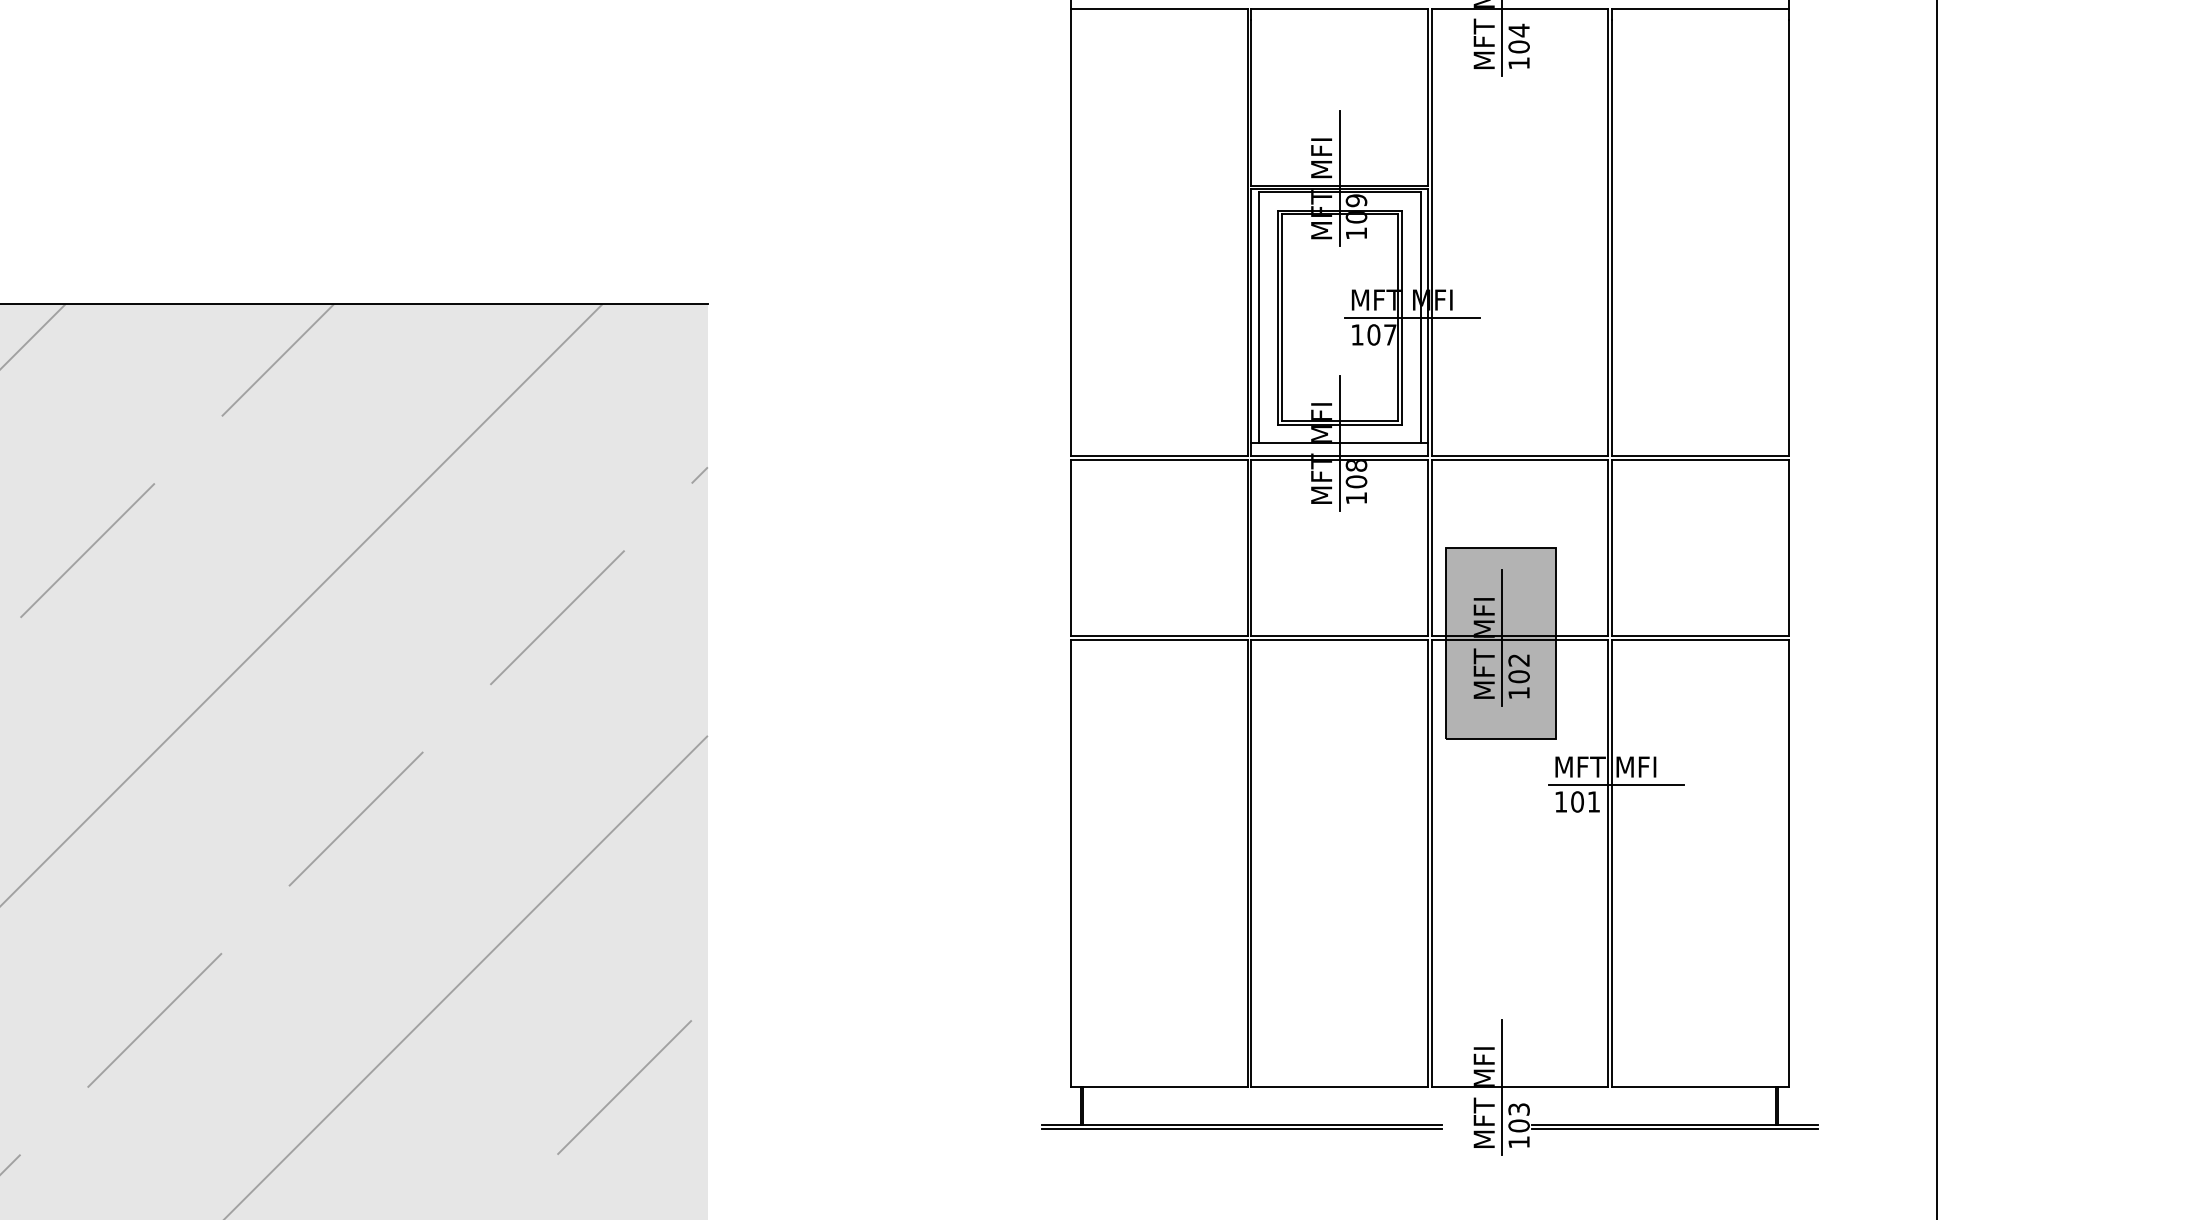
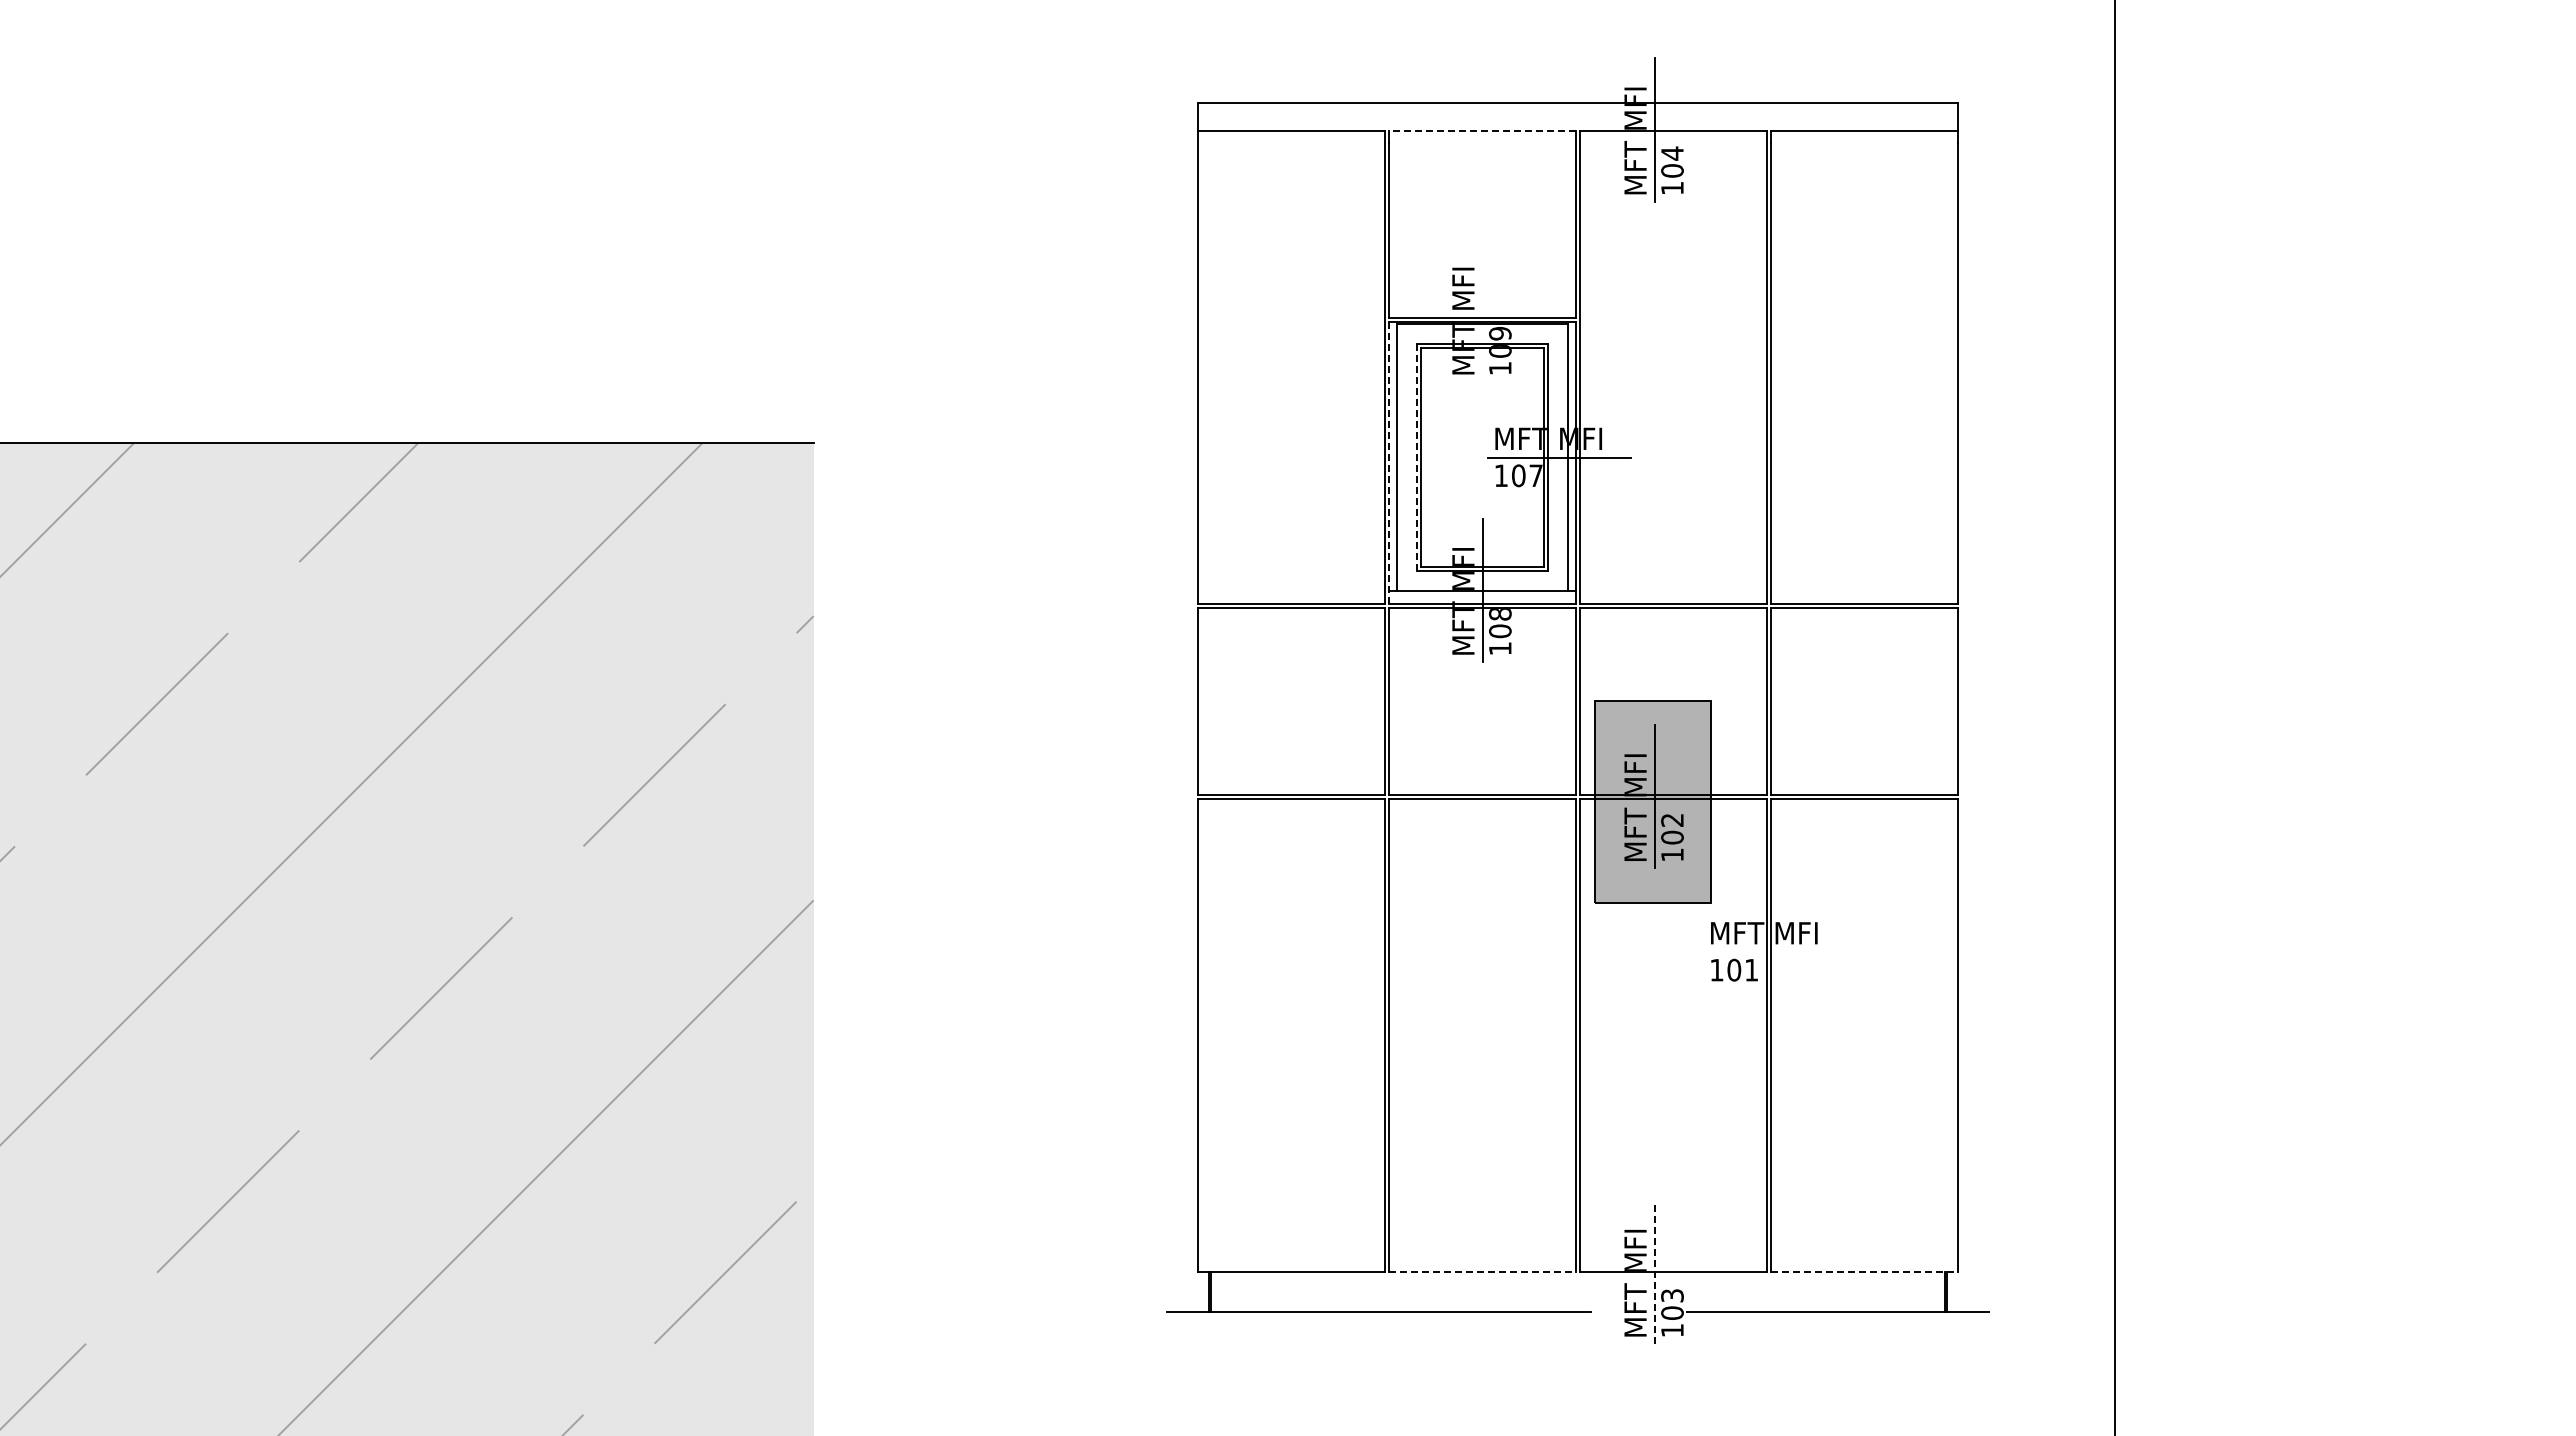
line: (1339, 8) -> (1482, 130), solid -> dashed
line: (1339, 177) -> (1482, 309), removed
line: (1277, 316) -> (1416, 456), solid -> dashed
line: (1251, 322) -> (1389, 462), solid -> dashed
line: (1615, 785) -> (1774, 952), removed
line: (1340, 1087) -> (1483, 1272), solid -> dashed
line: (1502, 1087) -> (1654, 1272), solid -> dashed
line: (1700, 1087) -> (1864, 1272), solid -> dashed
line: (1241, 1128) -> (1378, 1315), removed
line: (1674, 1128) -> (1837, 1315), removed

